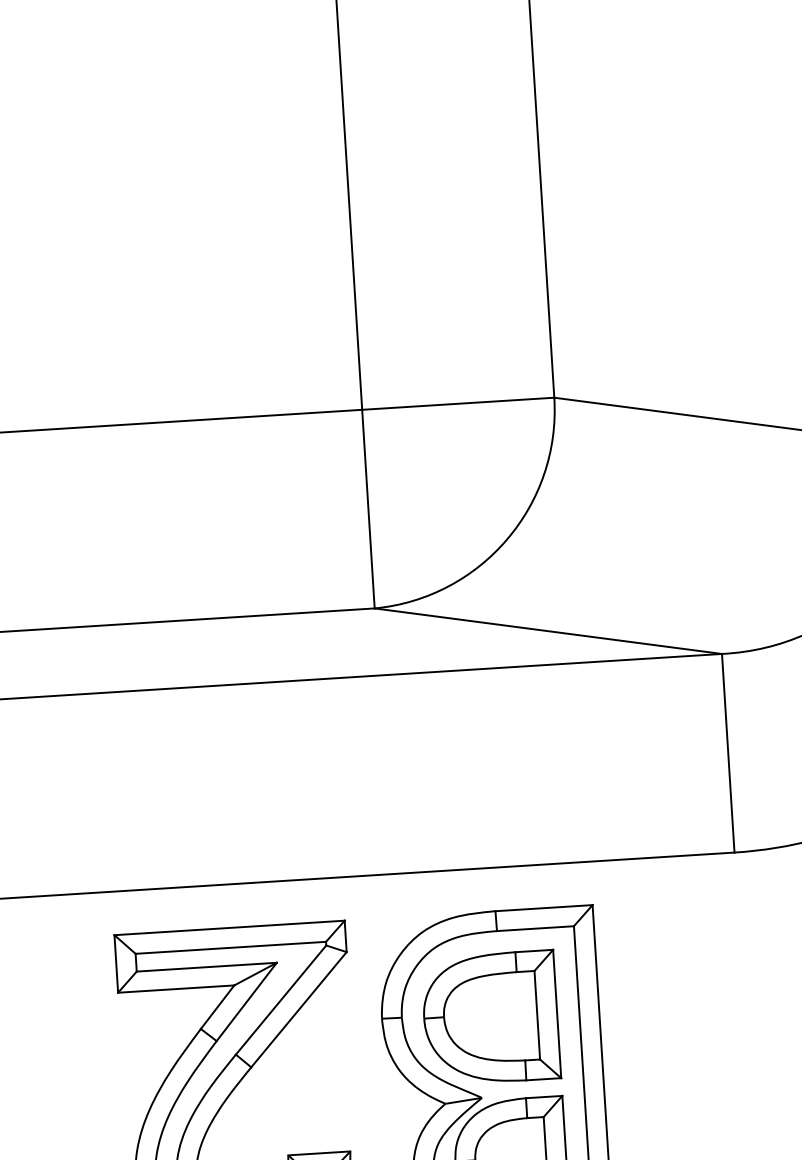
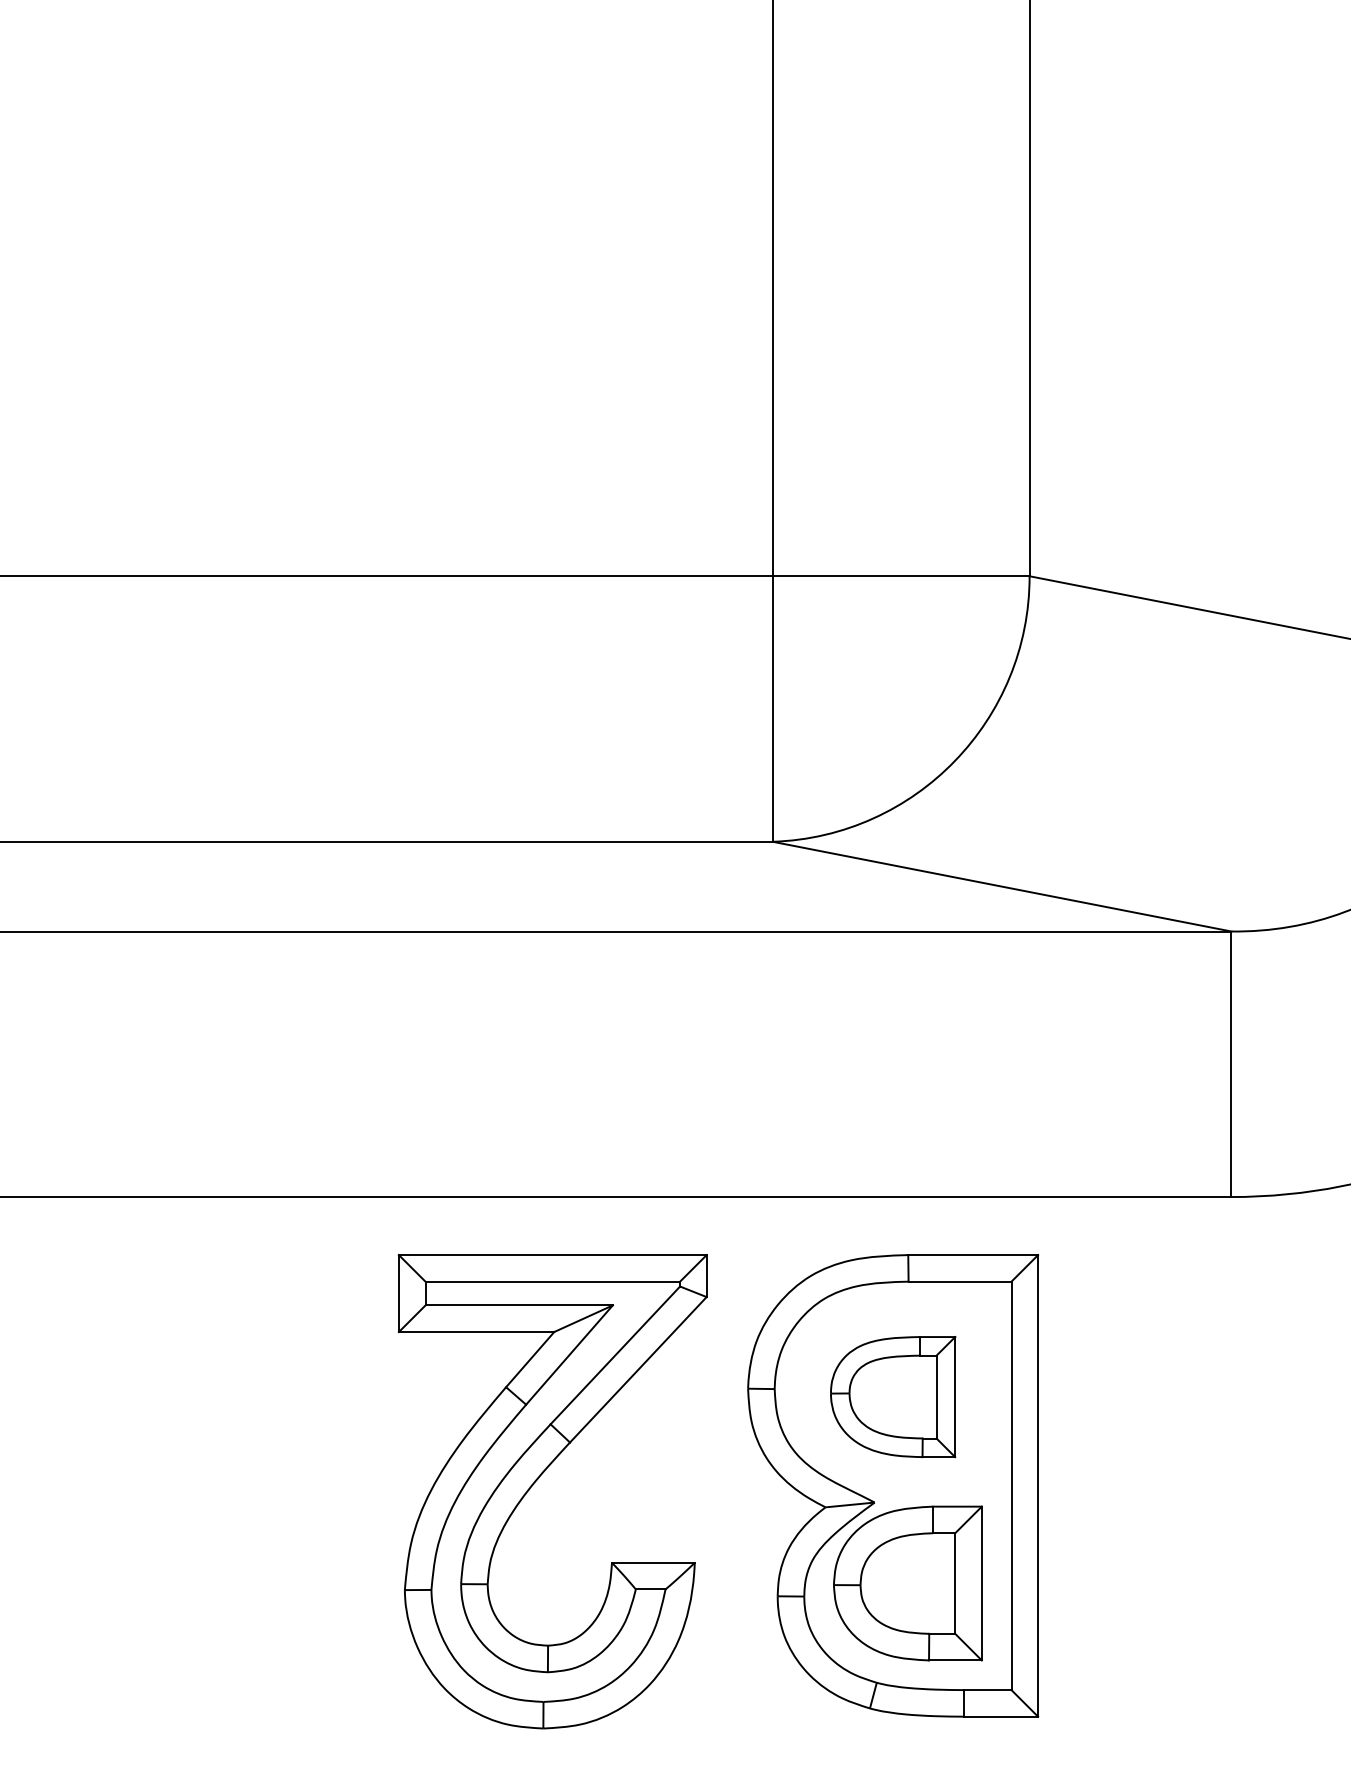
part: (490, 1017) -> (892, 1396), size x0.7

